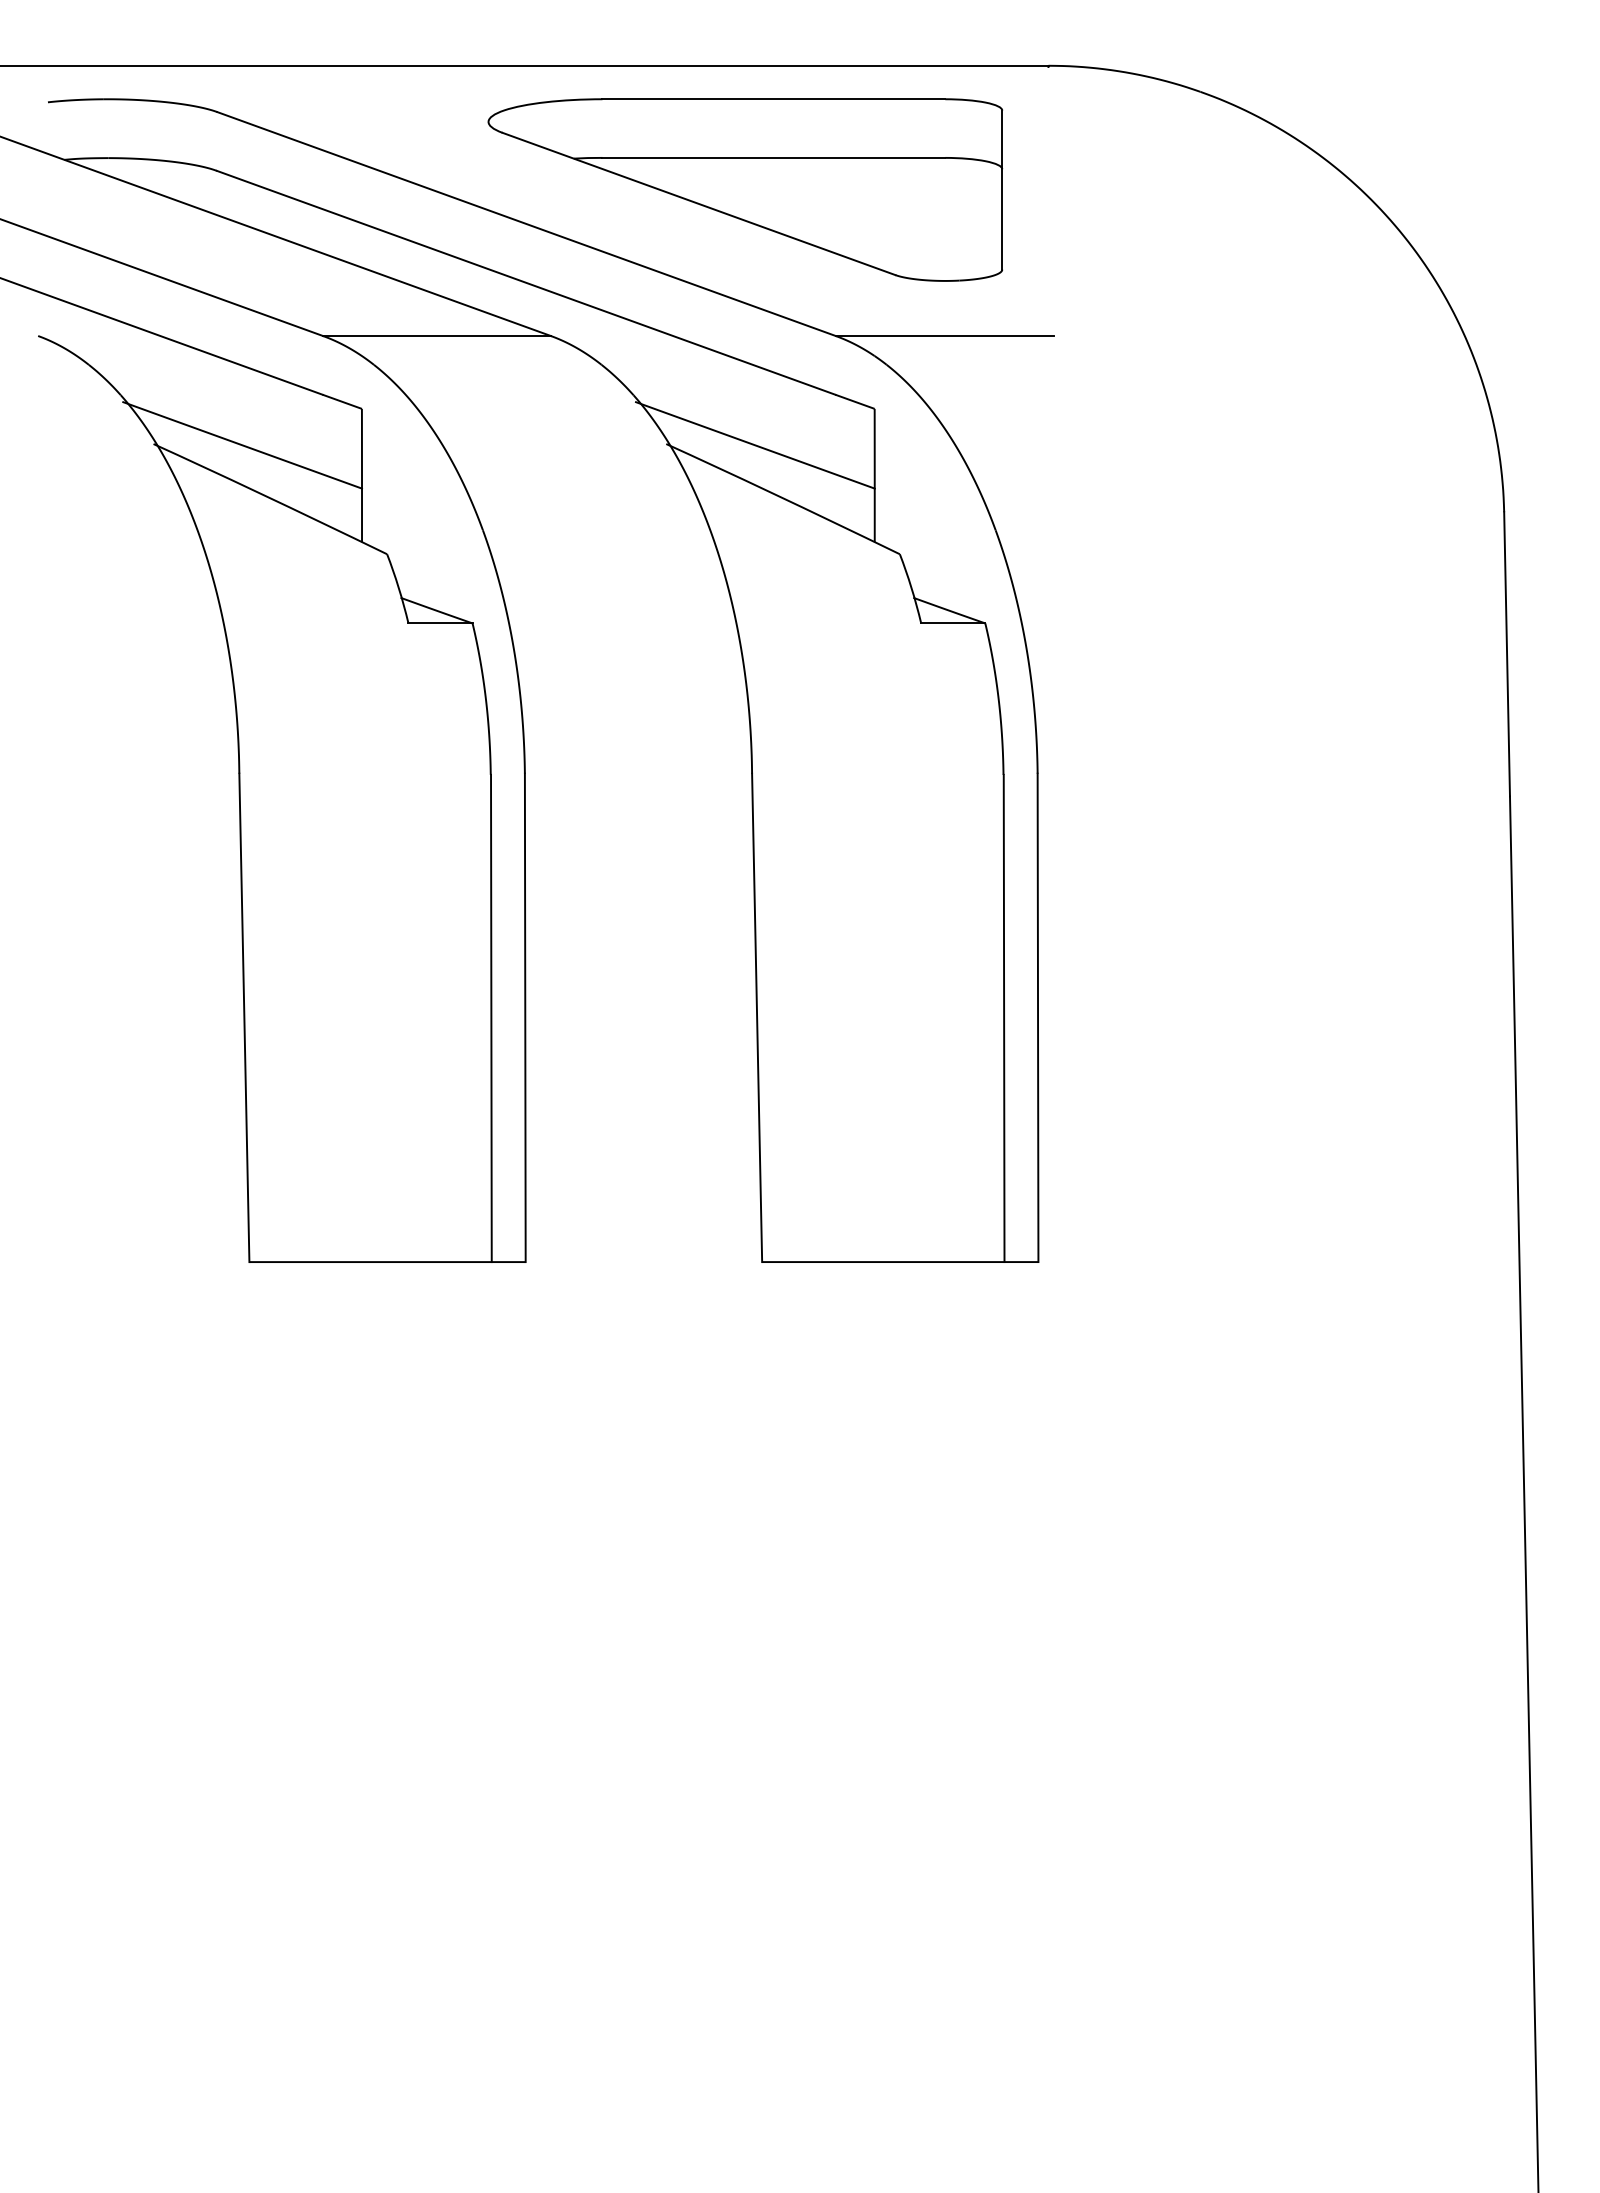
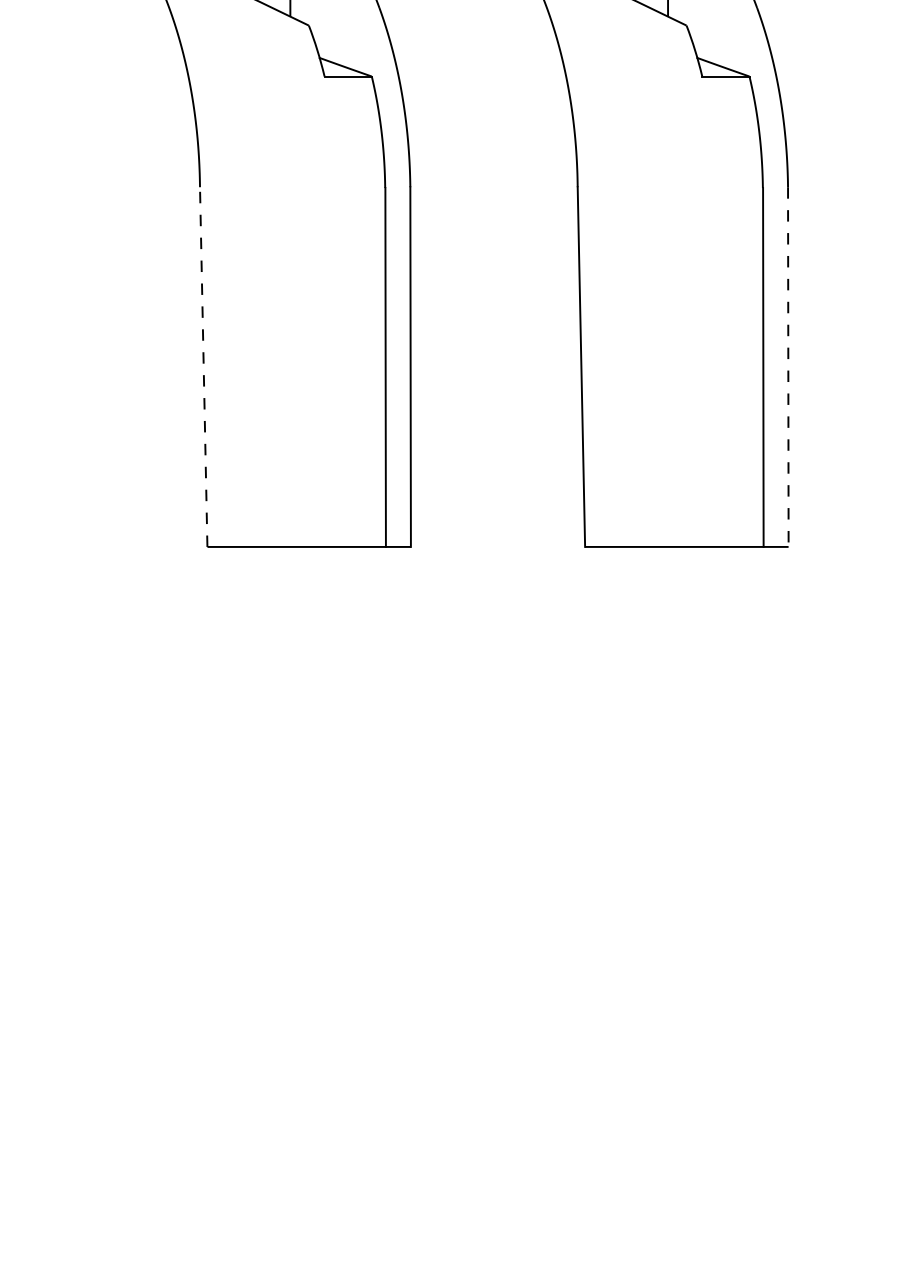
line: (244, 1017) -> (203, 366), solid -> dashed
line: (1038, 1018) -> (788, 367), solid -> dashed

